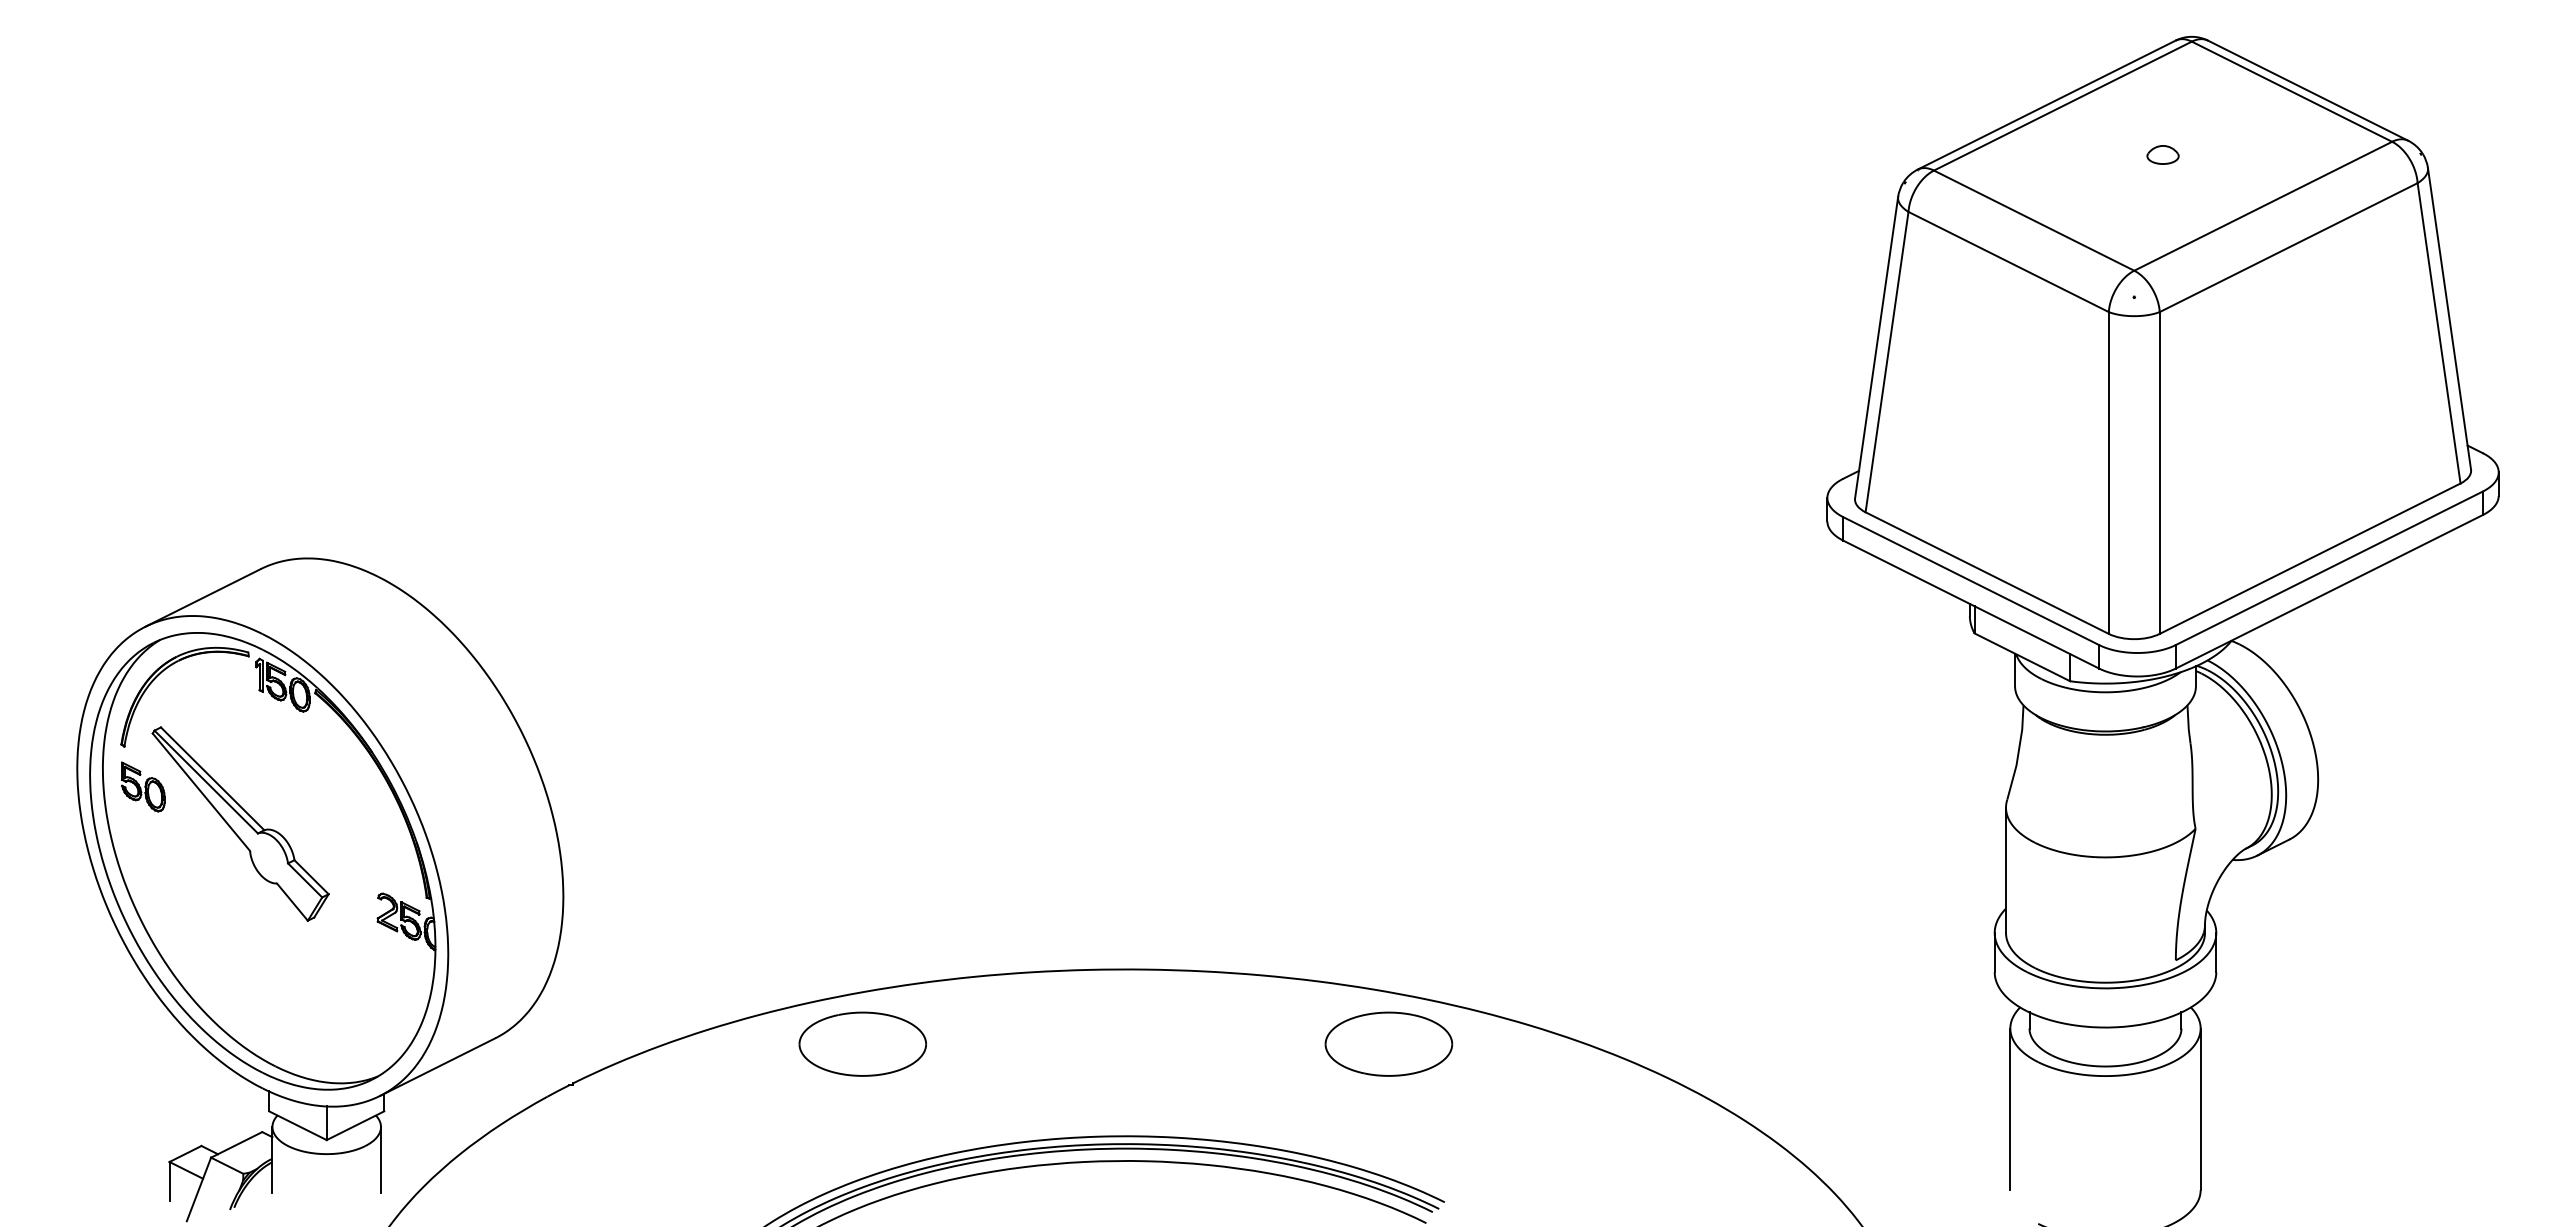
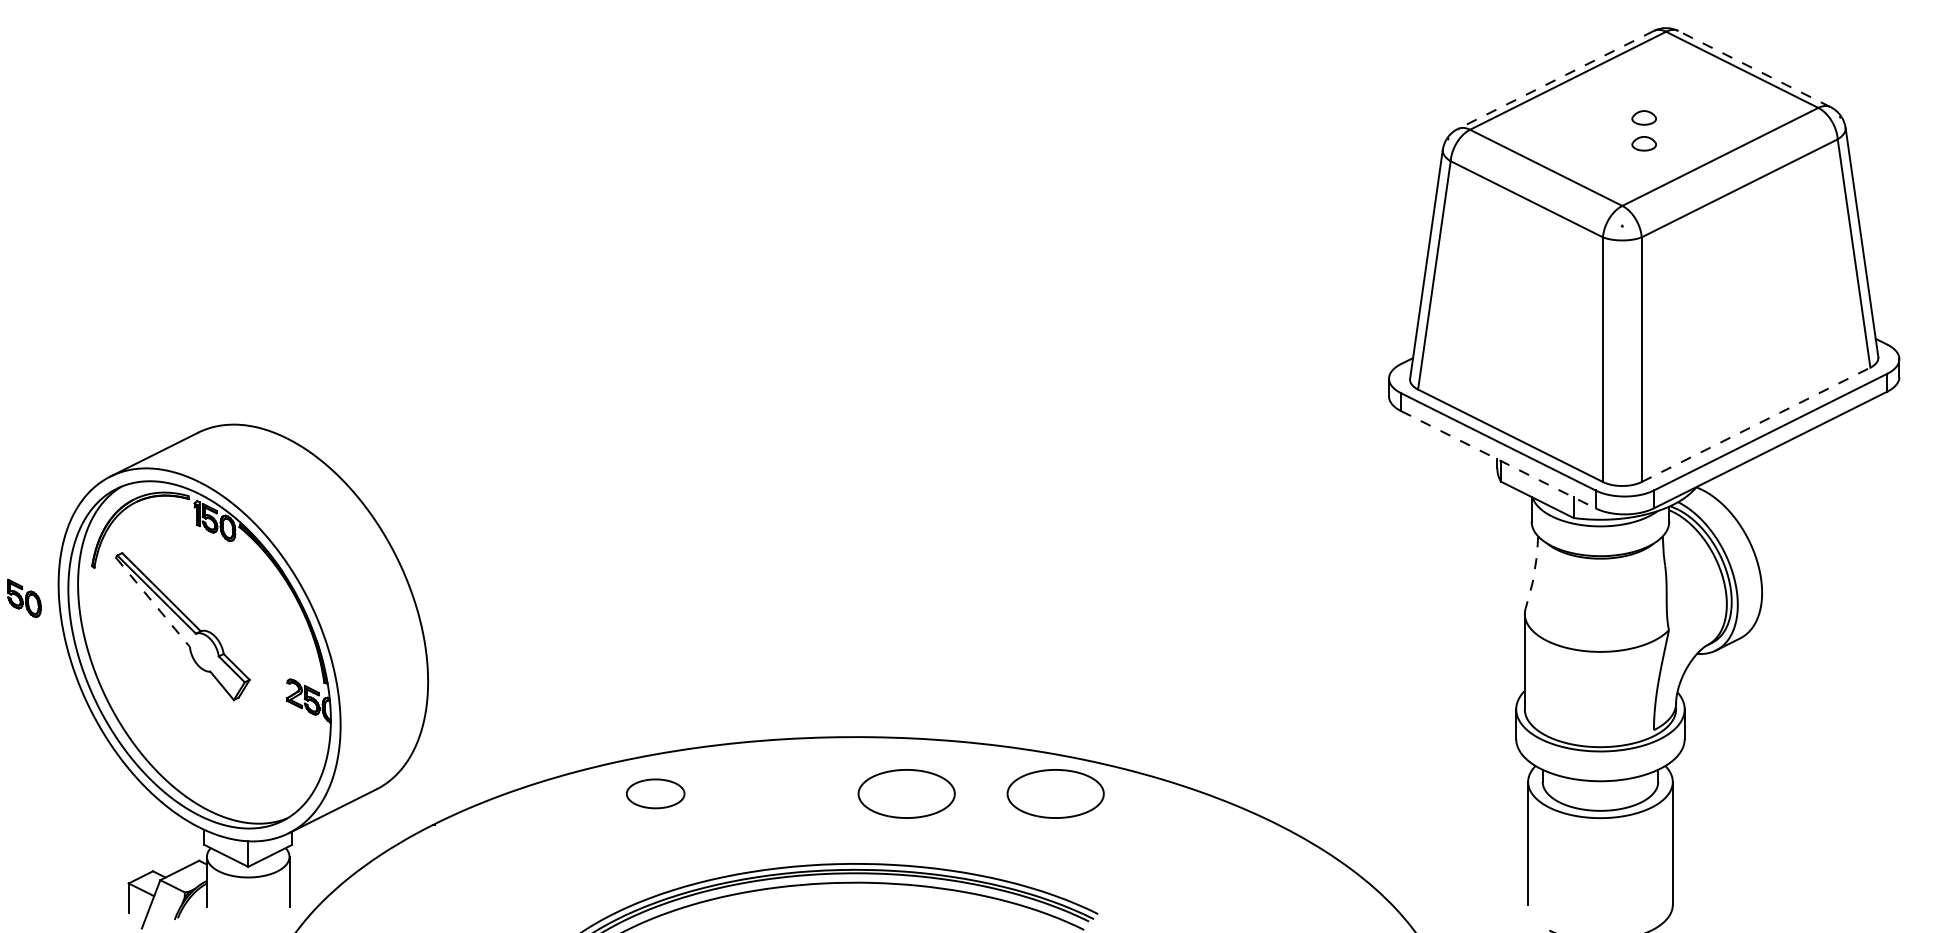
line: (2308, 90) -> (1754, 68), solid -> dashed
line: (2046, 105) -> (1555, 80), solid -> dashed
part: (2162, 188) -> (1643, 143), added
line: (2310, 558) -> (1756, 424), solid -> dashed
line: (1971, 604) -> (1498, 459), solid -> dashed
line: (2018, 752) -> (1534, 572), solid -> dashed
part: (143, 786) -> (24, 598), moved
line: (201, 792) -> (153, 602), solid -> dashed
part: (862, 1043) -> (655, 793), size x0.6
part: (1192, 1043) -> (906, 793), added

